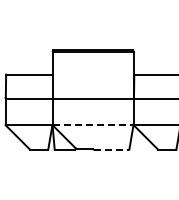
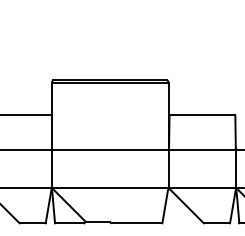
line: (93, 125) -> (110, 188), dashed -> solid
line: (111, 149) -> (136, 223), dashed -> solid

